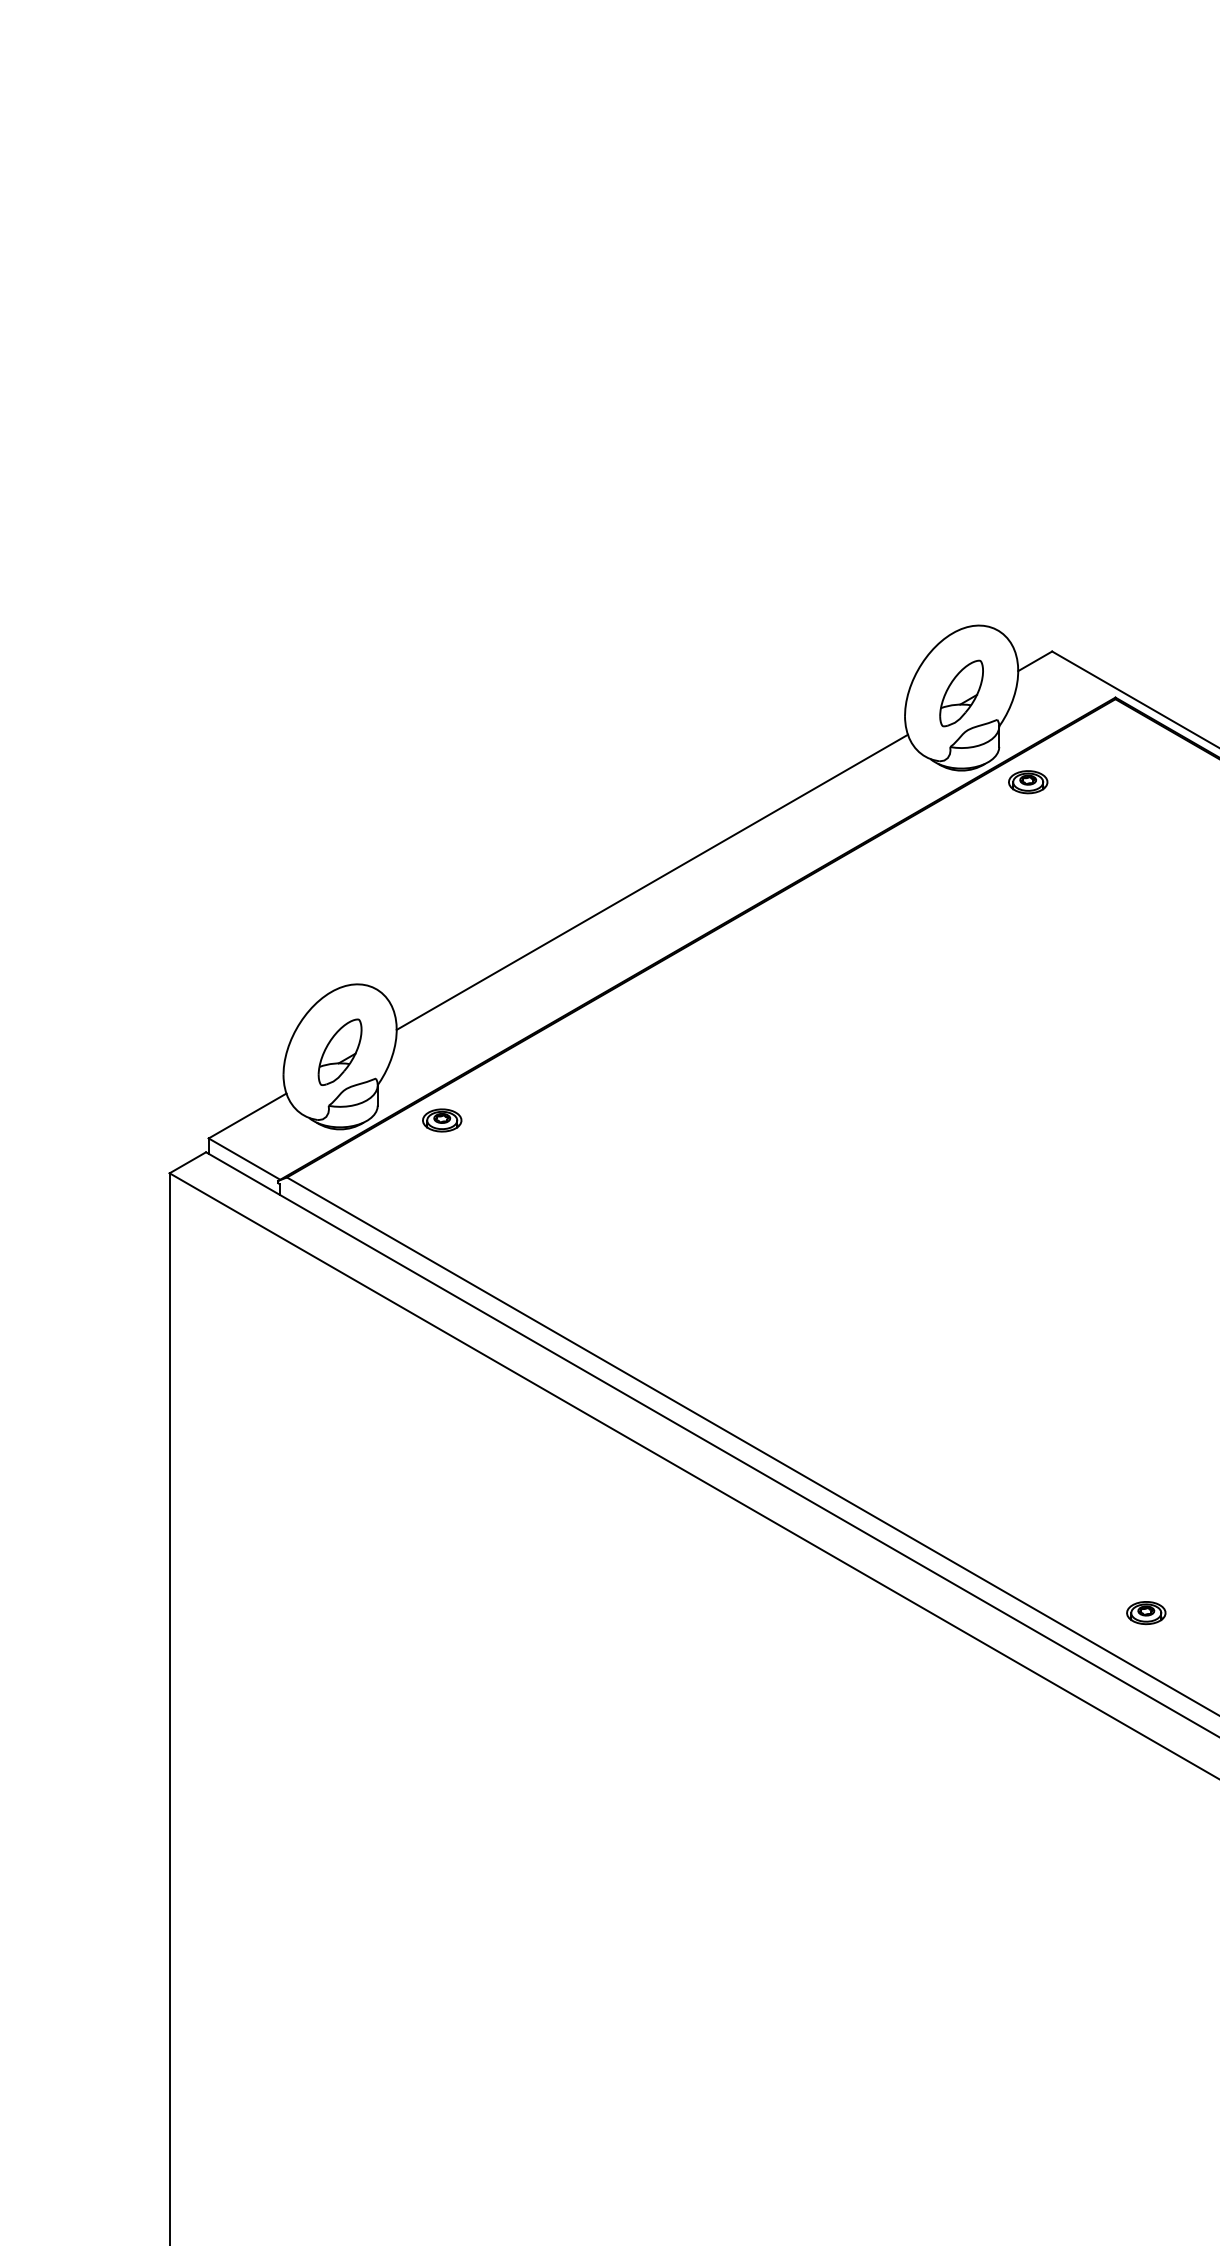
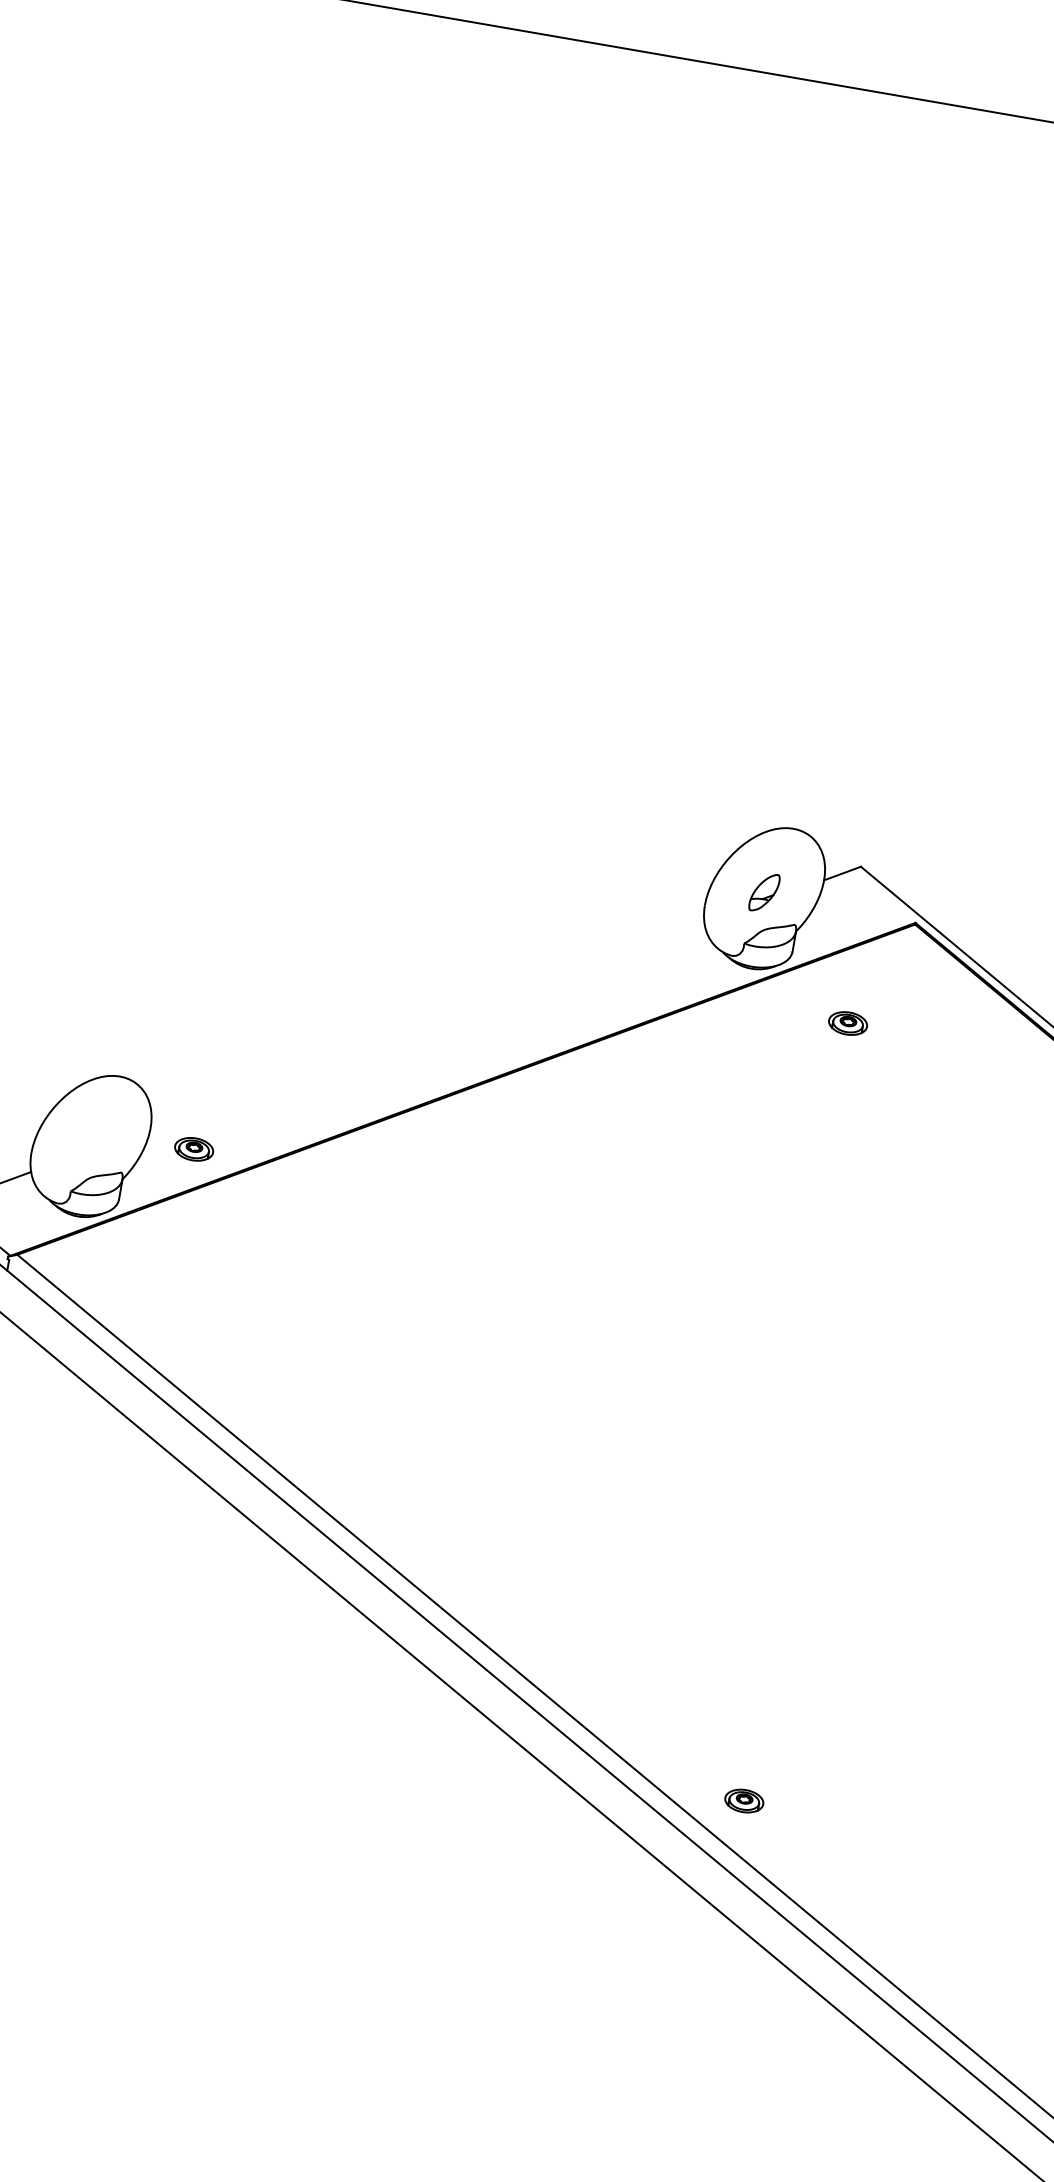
part: (961, 693) -> (764, 892), size x0.6
part: (1028, 782) -> (848, 1023), moved
line: (652, 881) -> (427, 1025), removed
part: (339, 1051) -> (90, 1139), removed
part: (442, 1120) -> (194, 1149), moved
part: (1146, 1613) -> (744, 1801), moved

